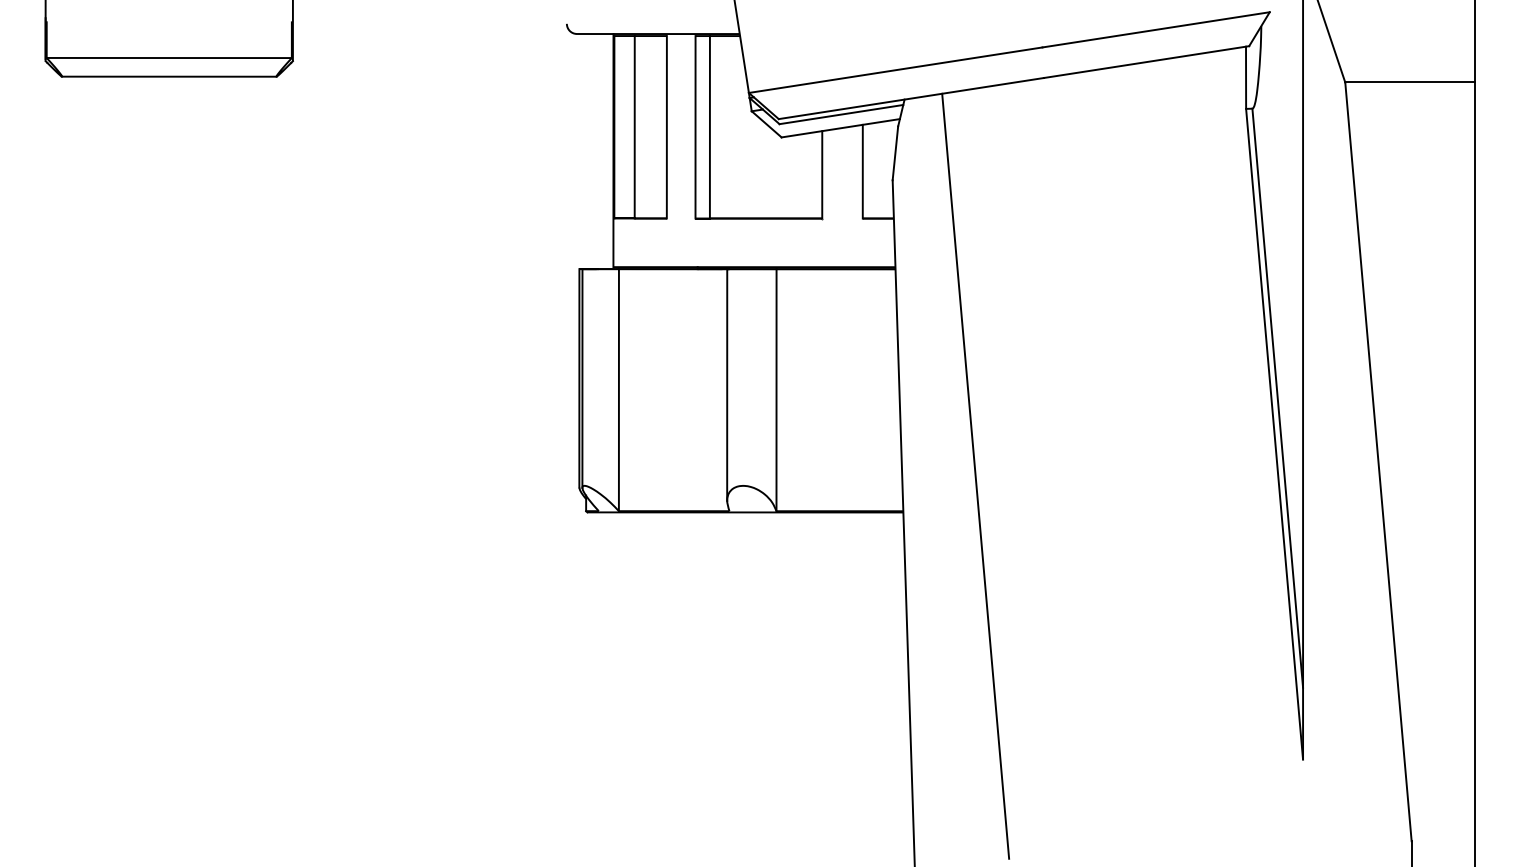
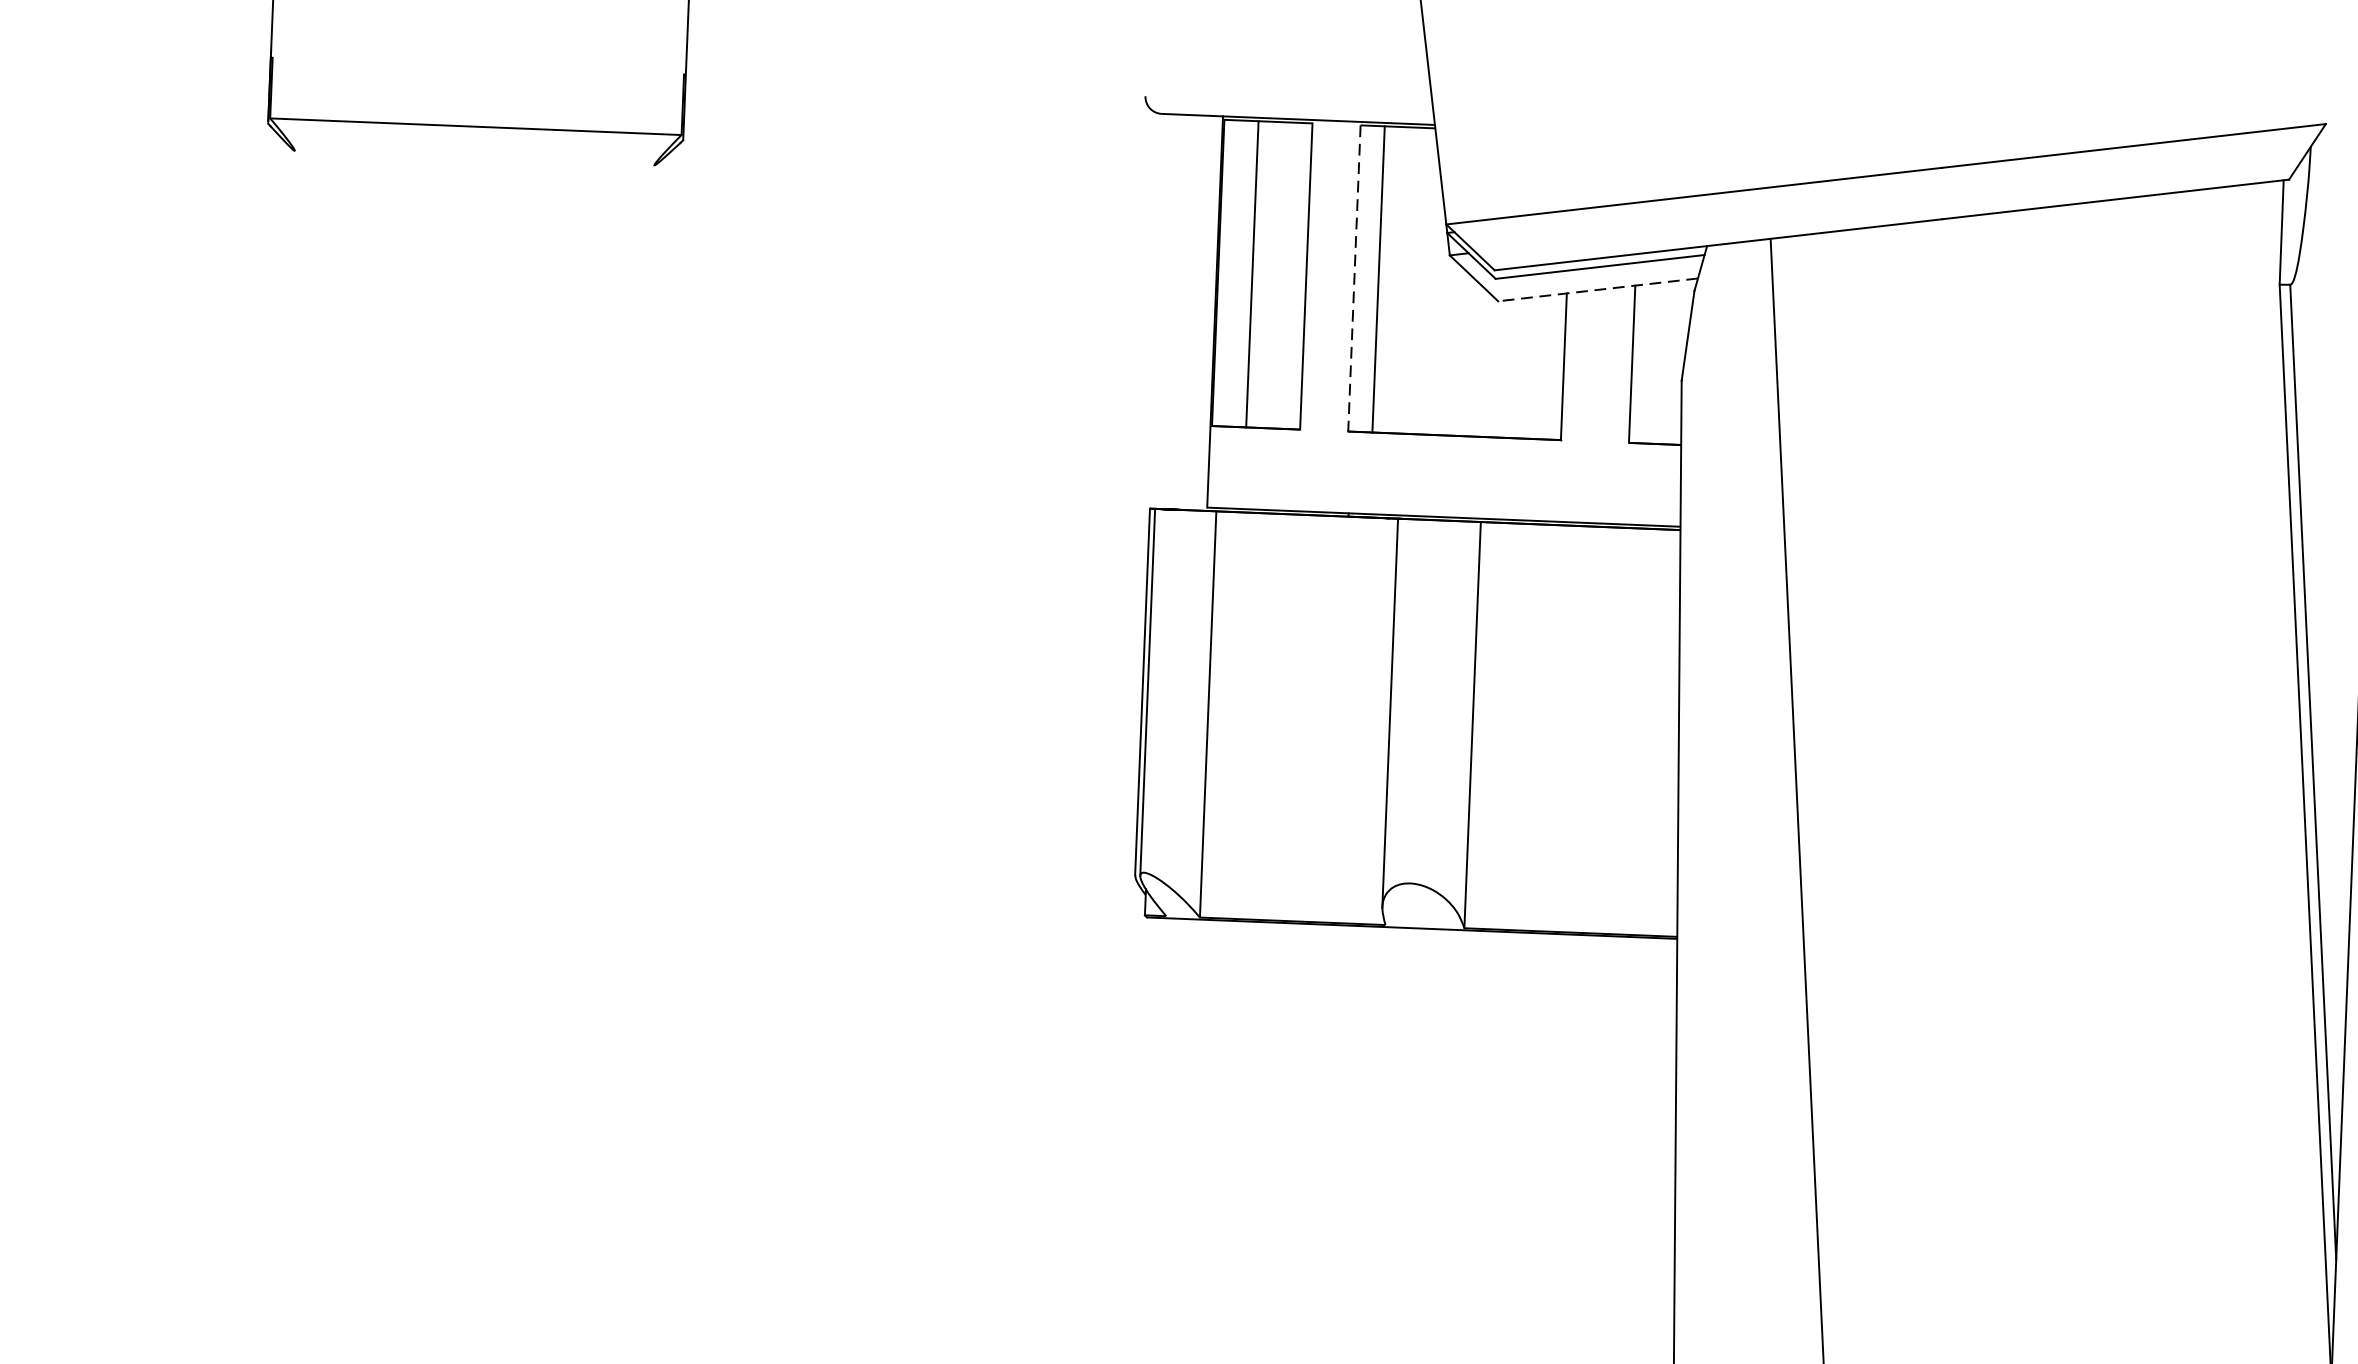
line: (168, 76) -> (473, 157), removed
line: (695, 127) -> (1354, 278), solid -> dashed
line: (840, 128) -> (1597, 290), solid -> dashed

